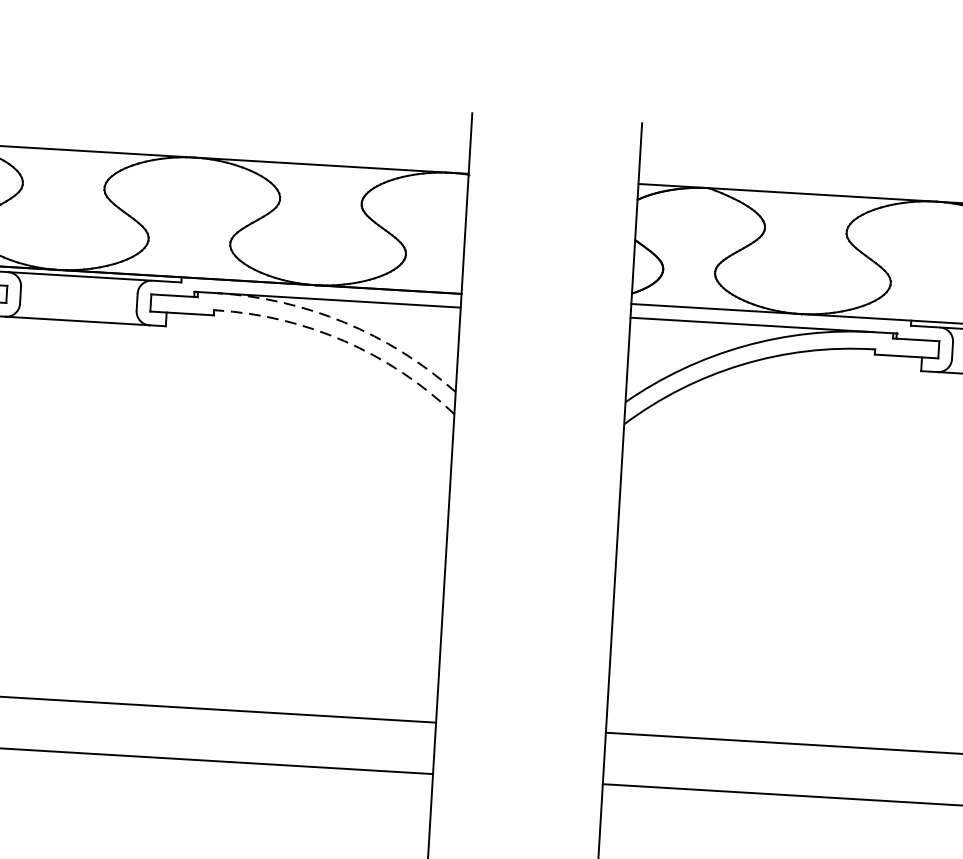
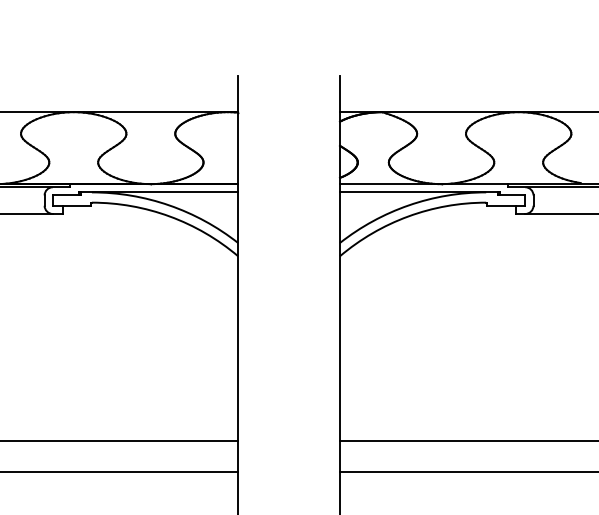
arc: (344, 322) -> (169, 205), dashed -> solid
arc: (343, 341) -> (169, 216), dashed -> solid

